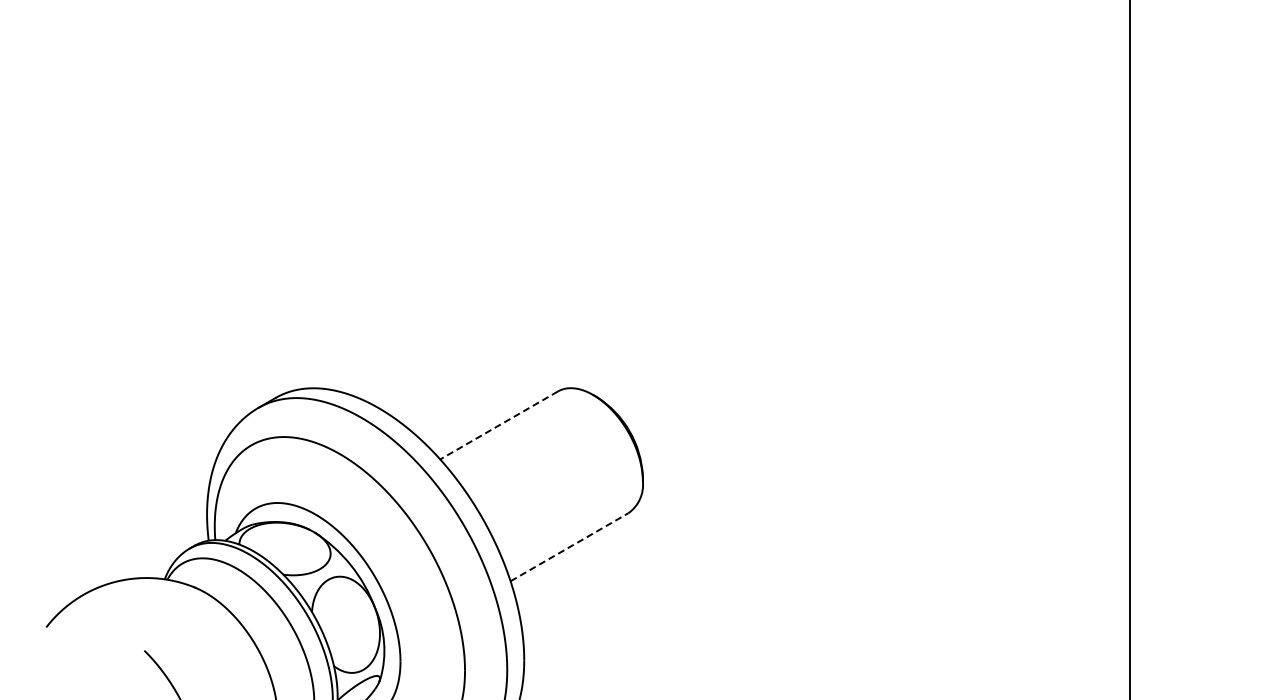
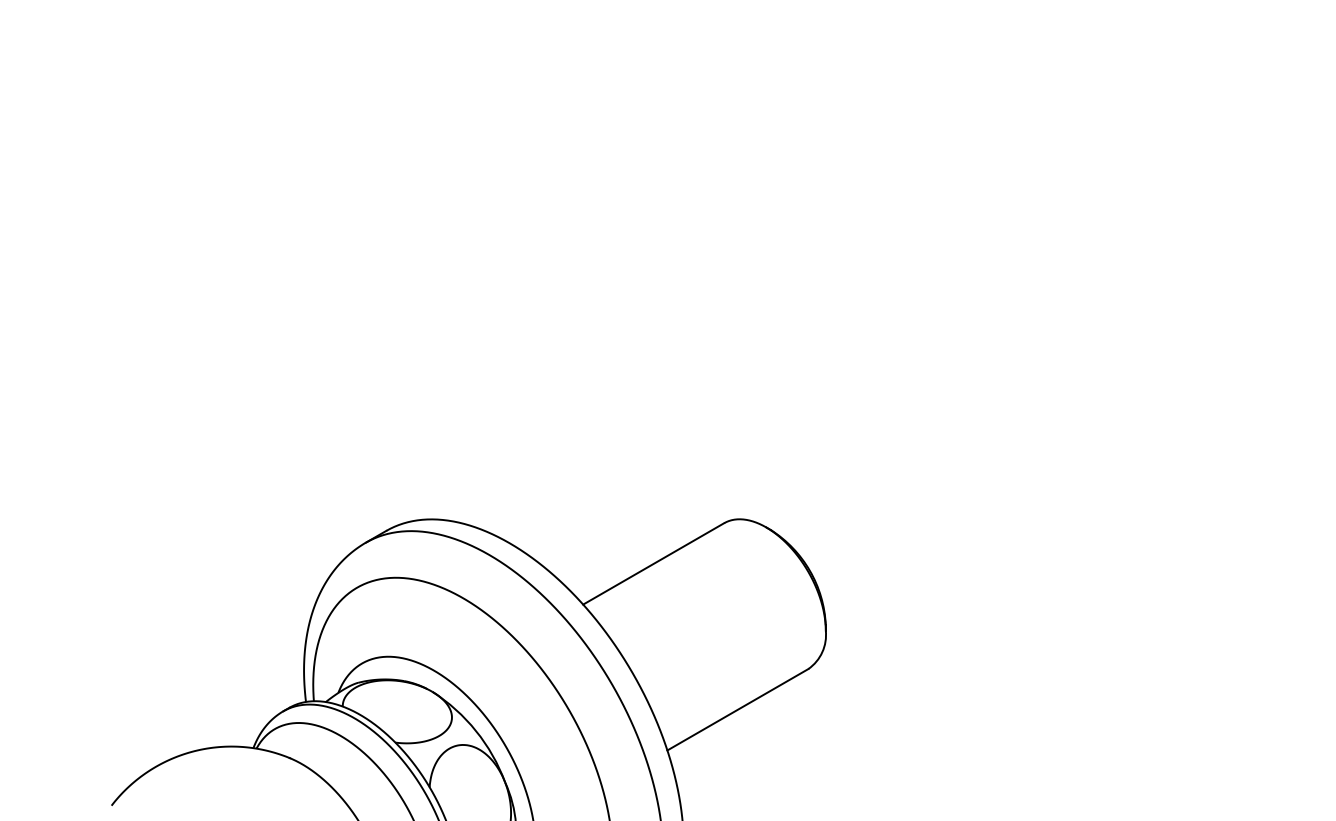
line: (499, 425) -> (654, 563), dashed -> solid
line: (569, 547) -> (737, 710), dashed -> solid

